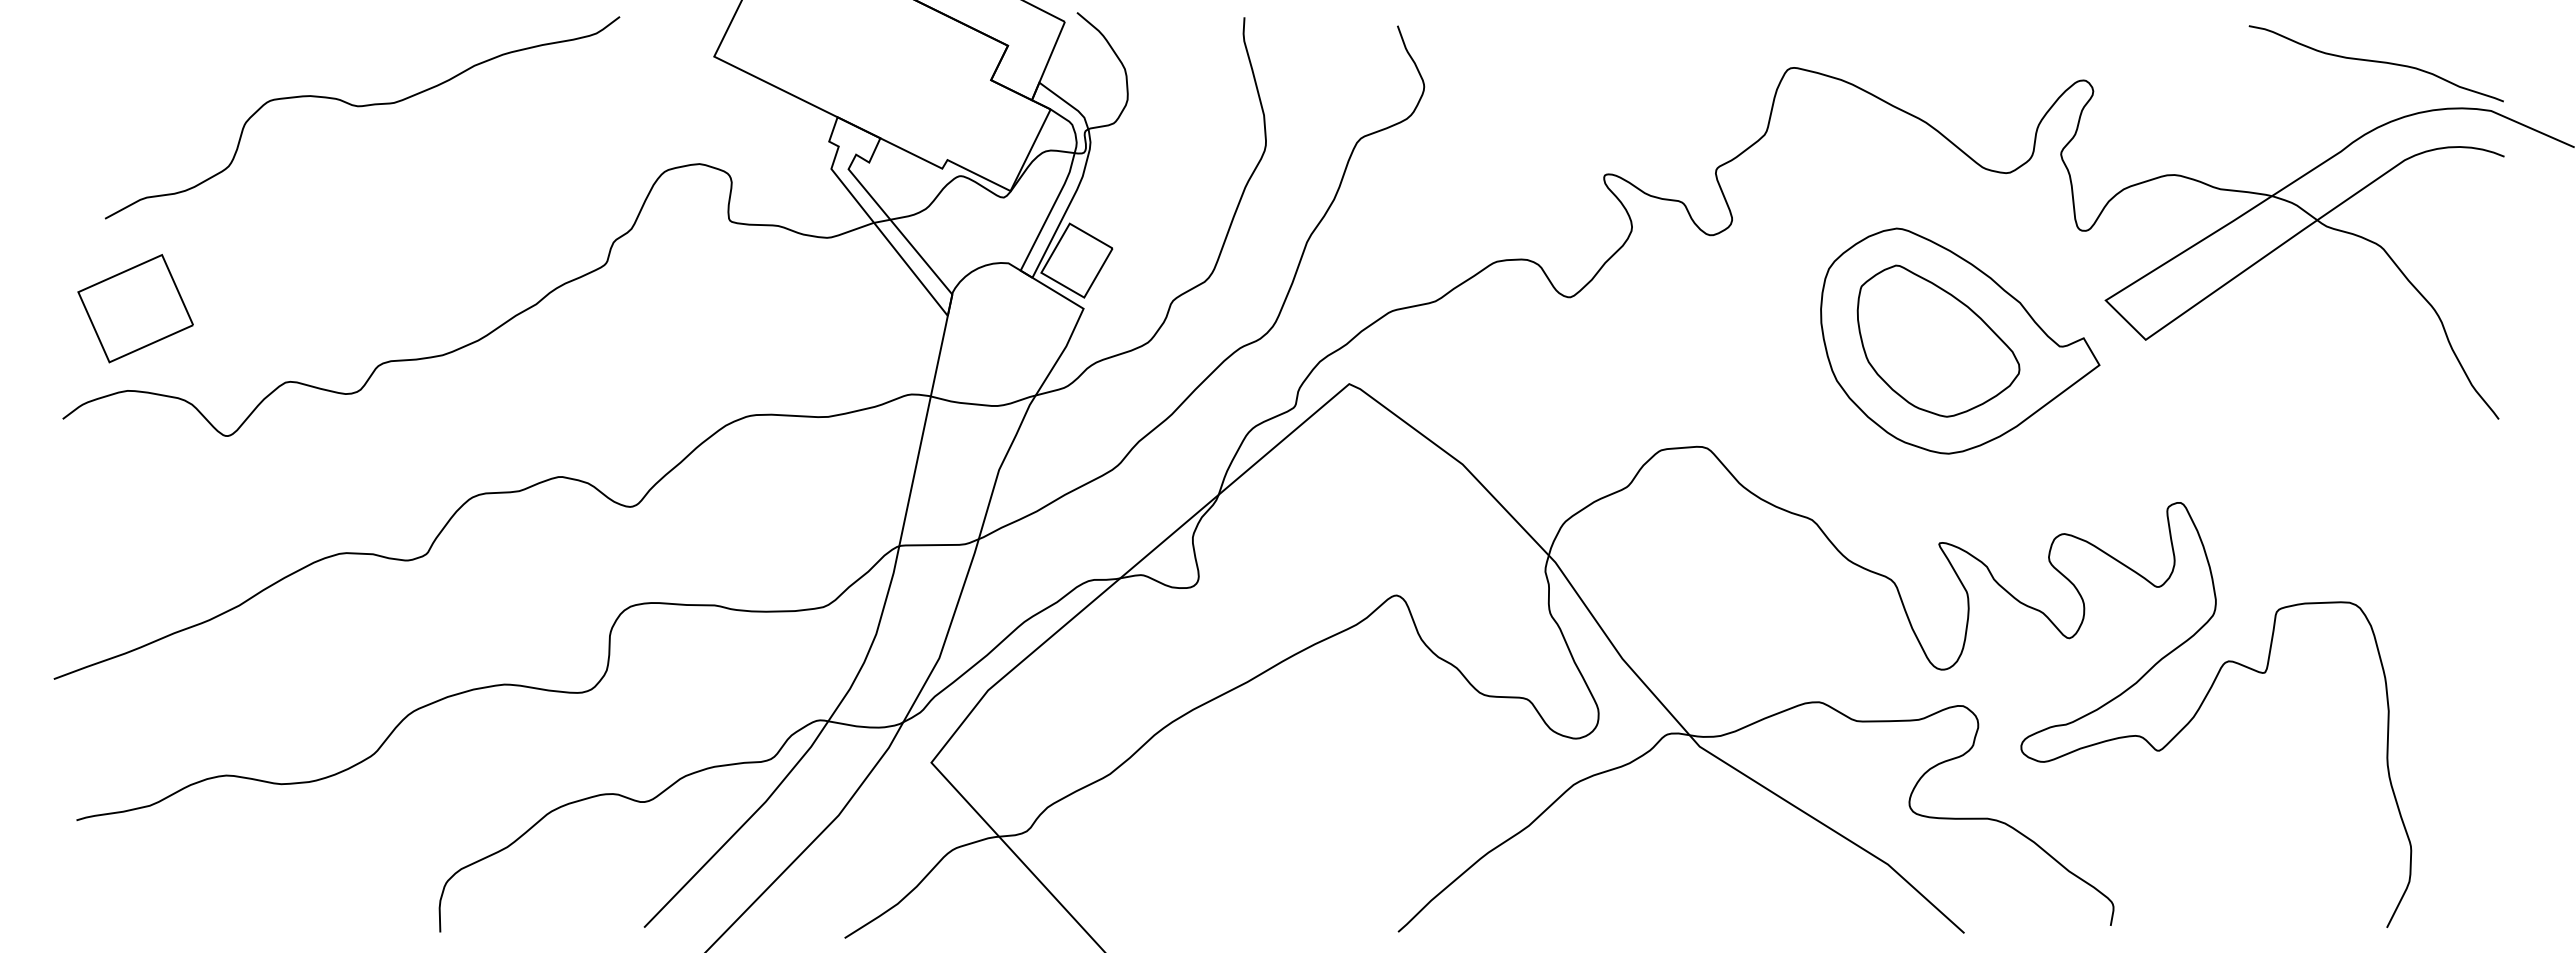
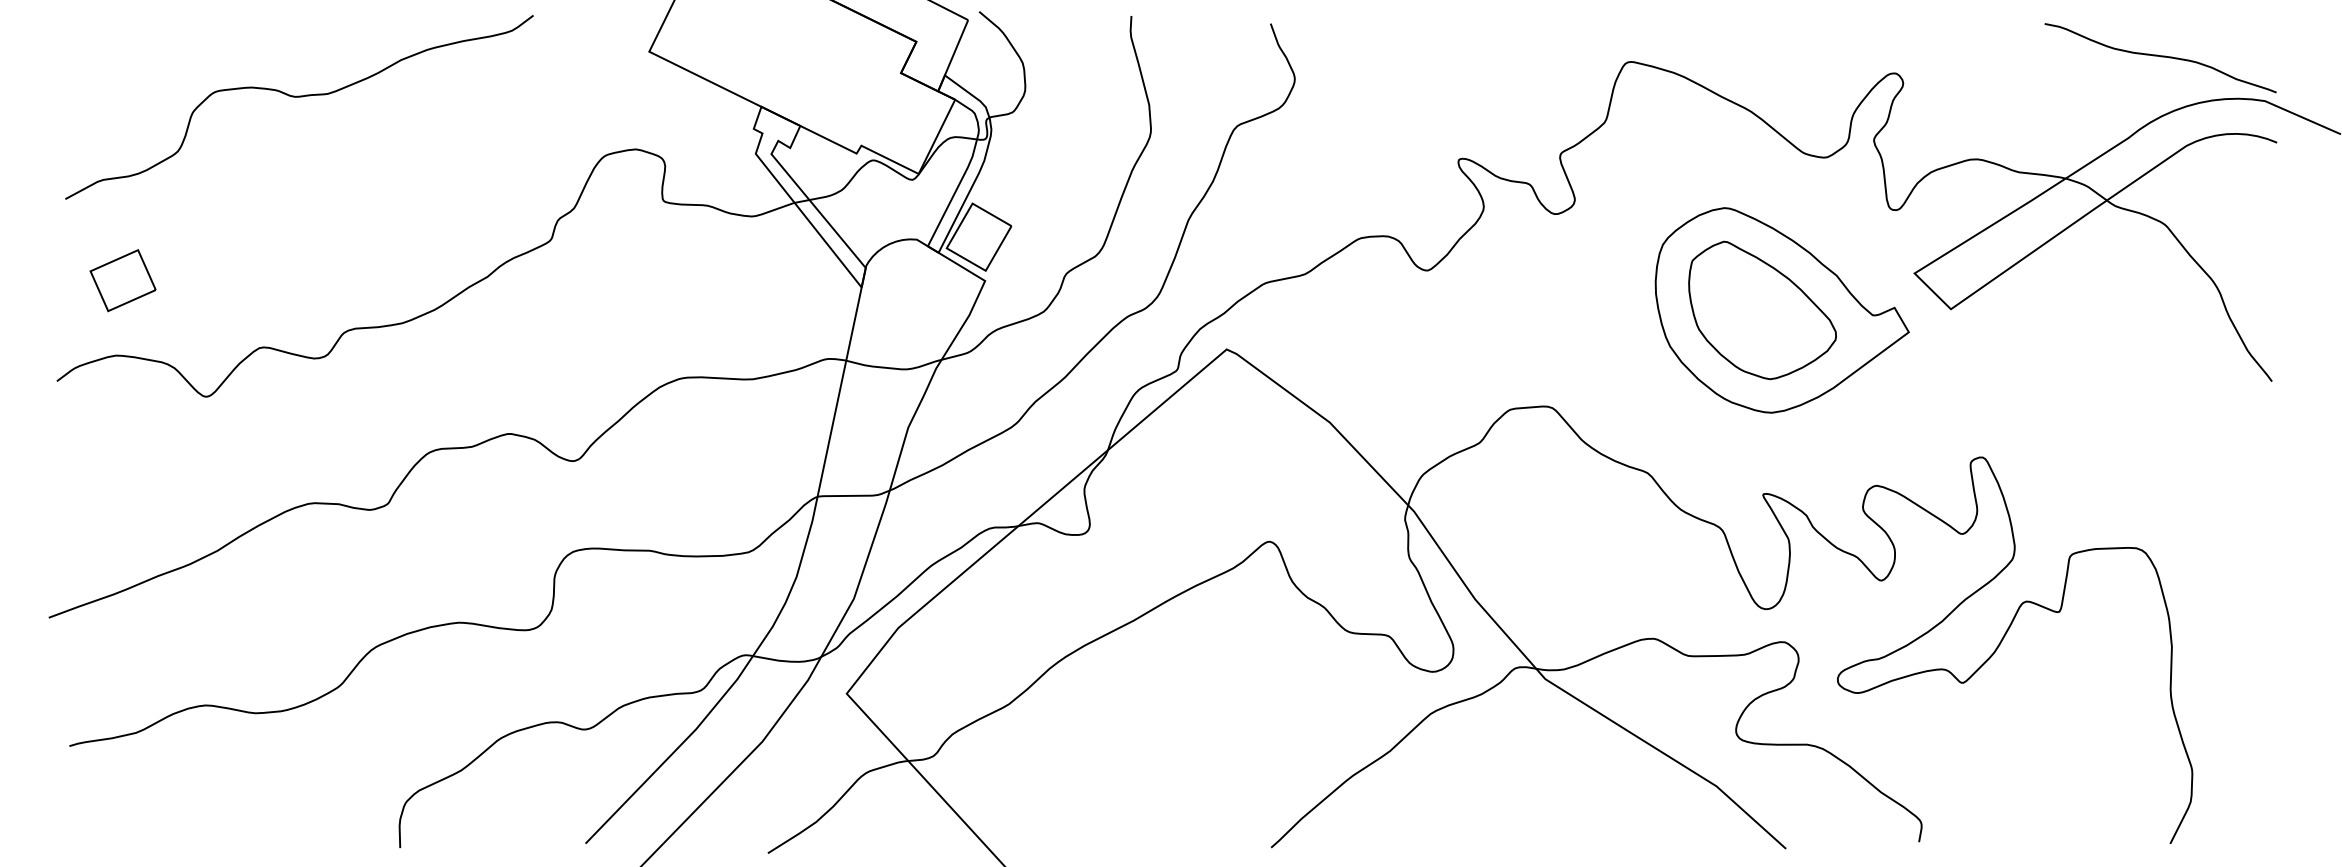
curve: (361, 107) -> (298, 97), moved
part: (135, 307) -> (123, 279), size x0.62

